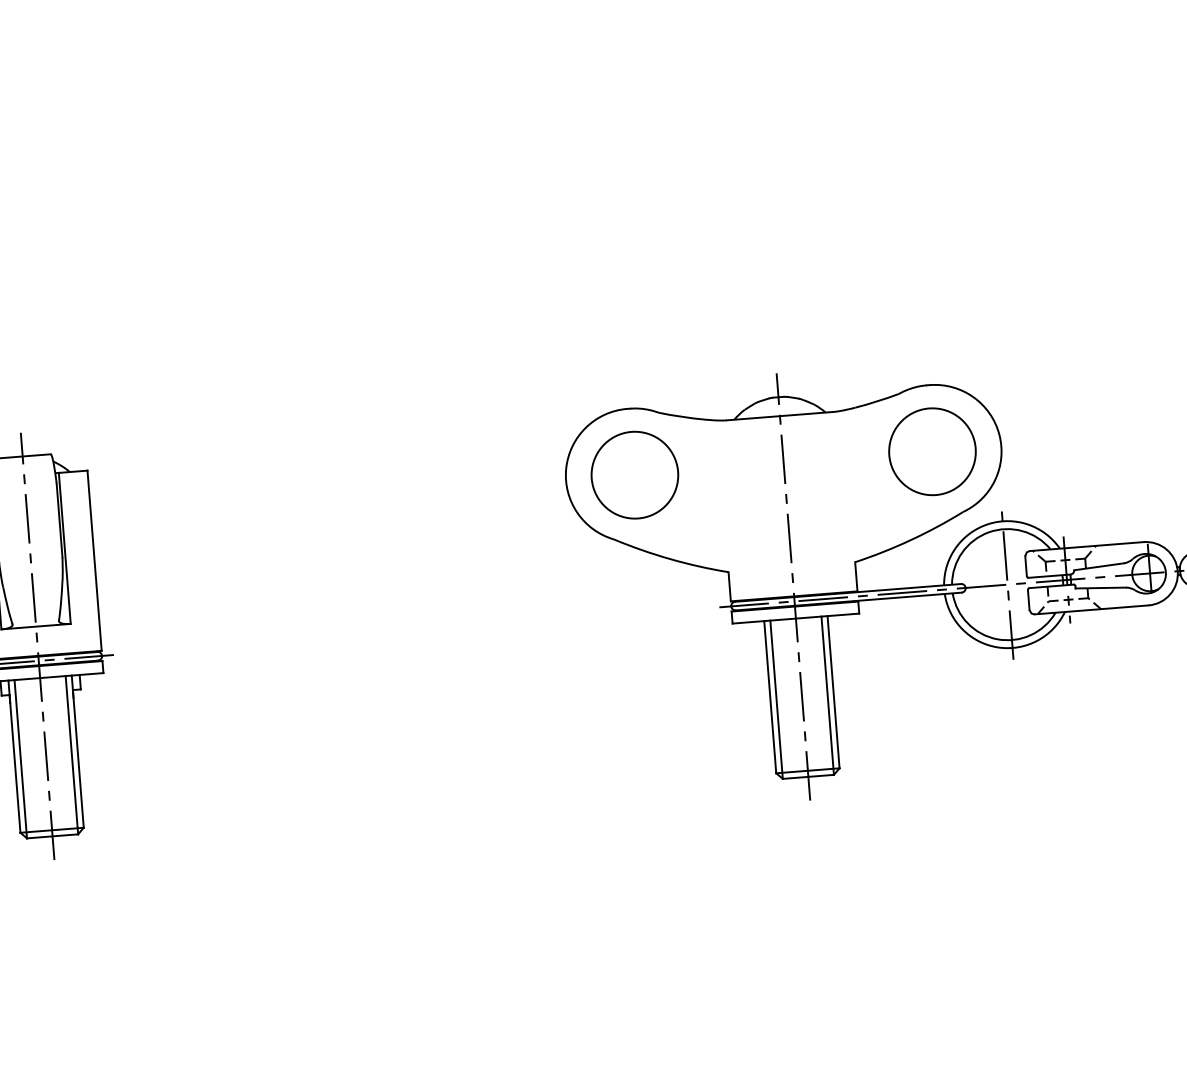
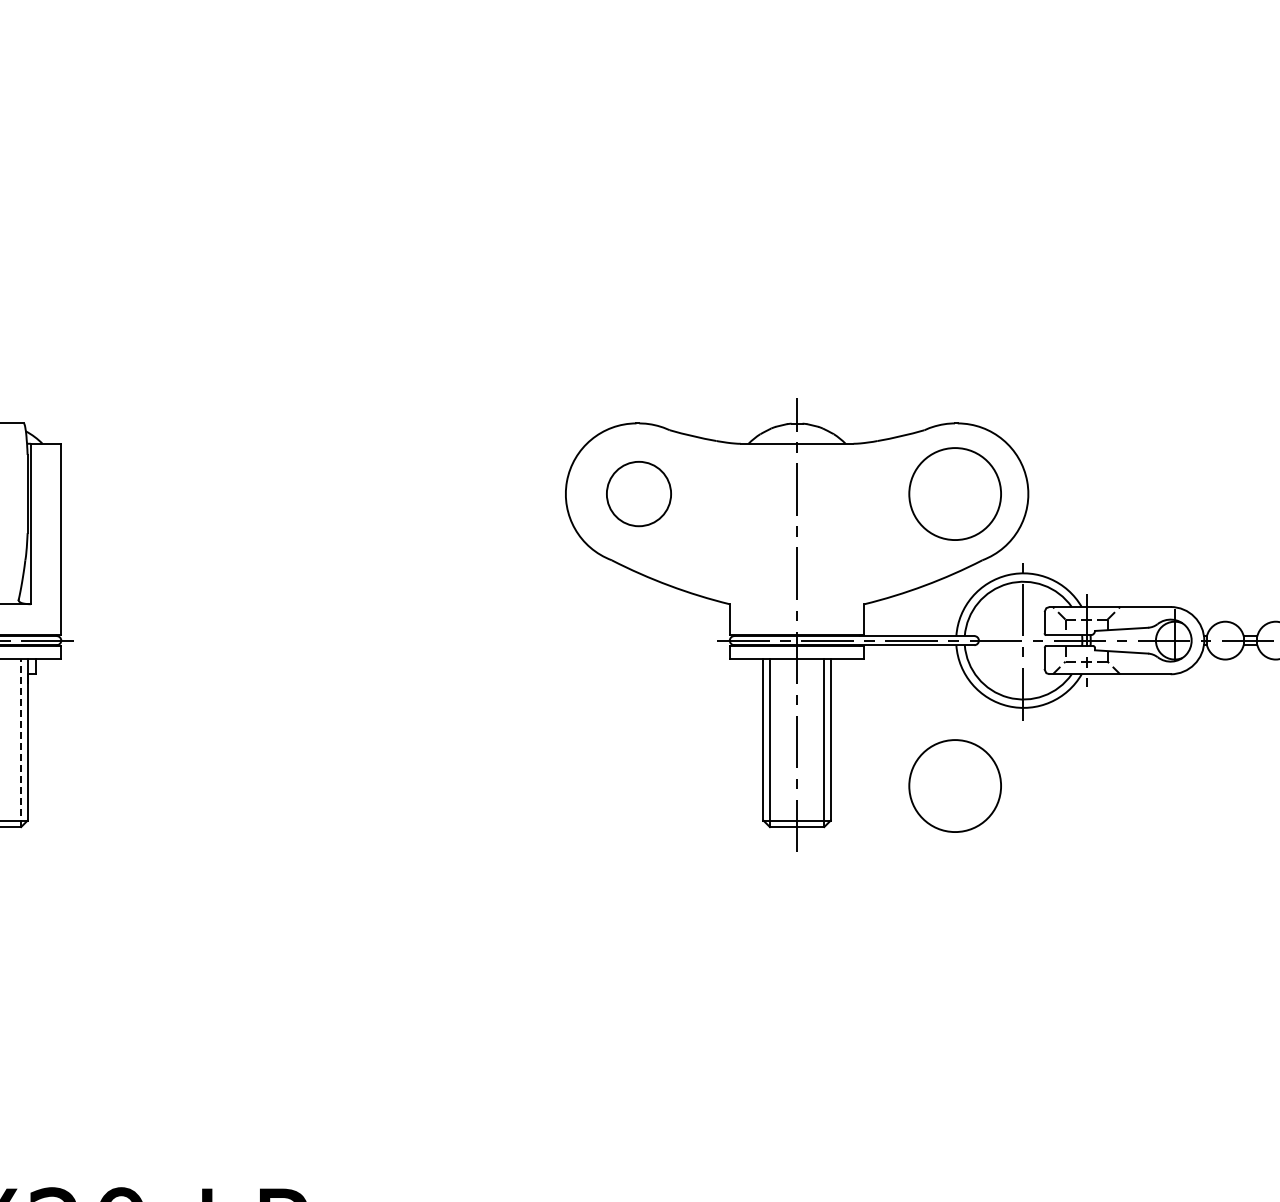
part: (634, 474) -> (638, 493), size x0.7
part: (953, 726) -> (954, 785), added
line: (72, 754) -> (21, 742), solid -> dashed

